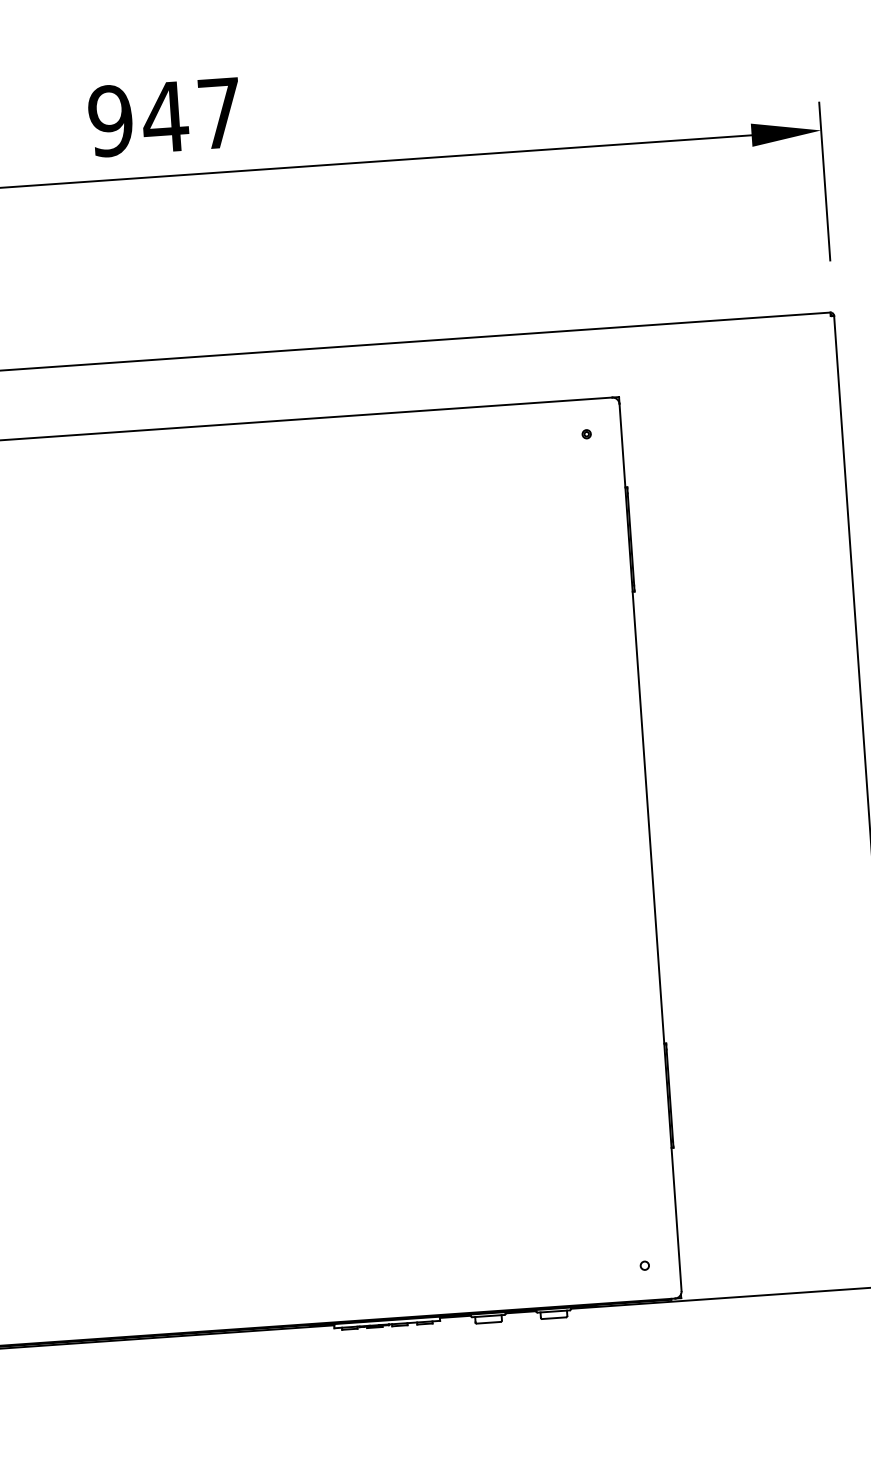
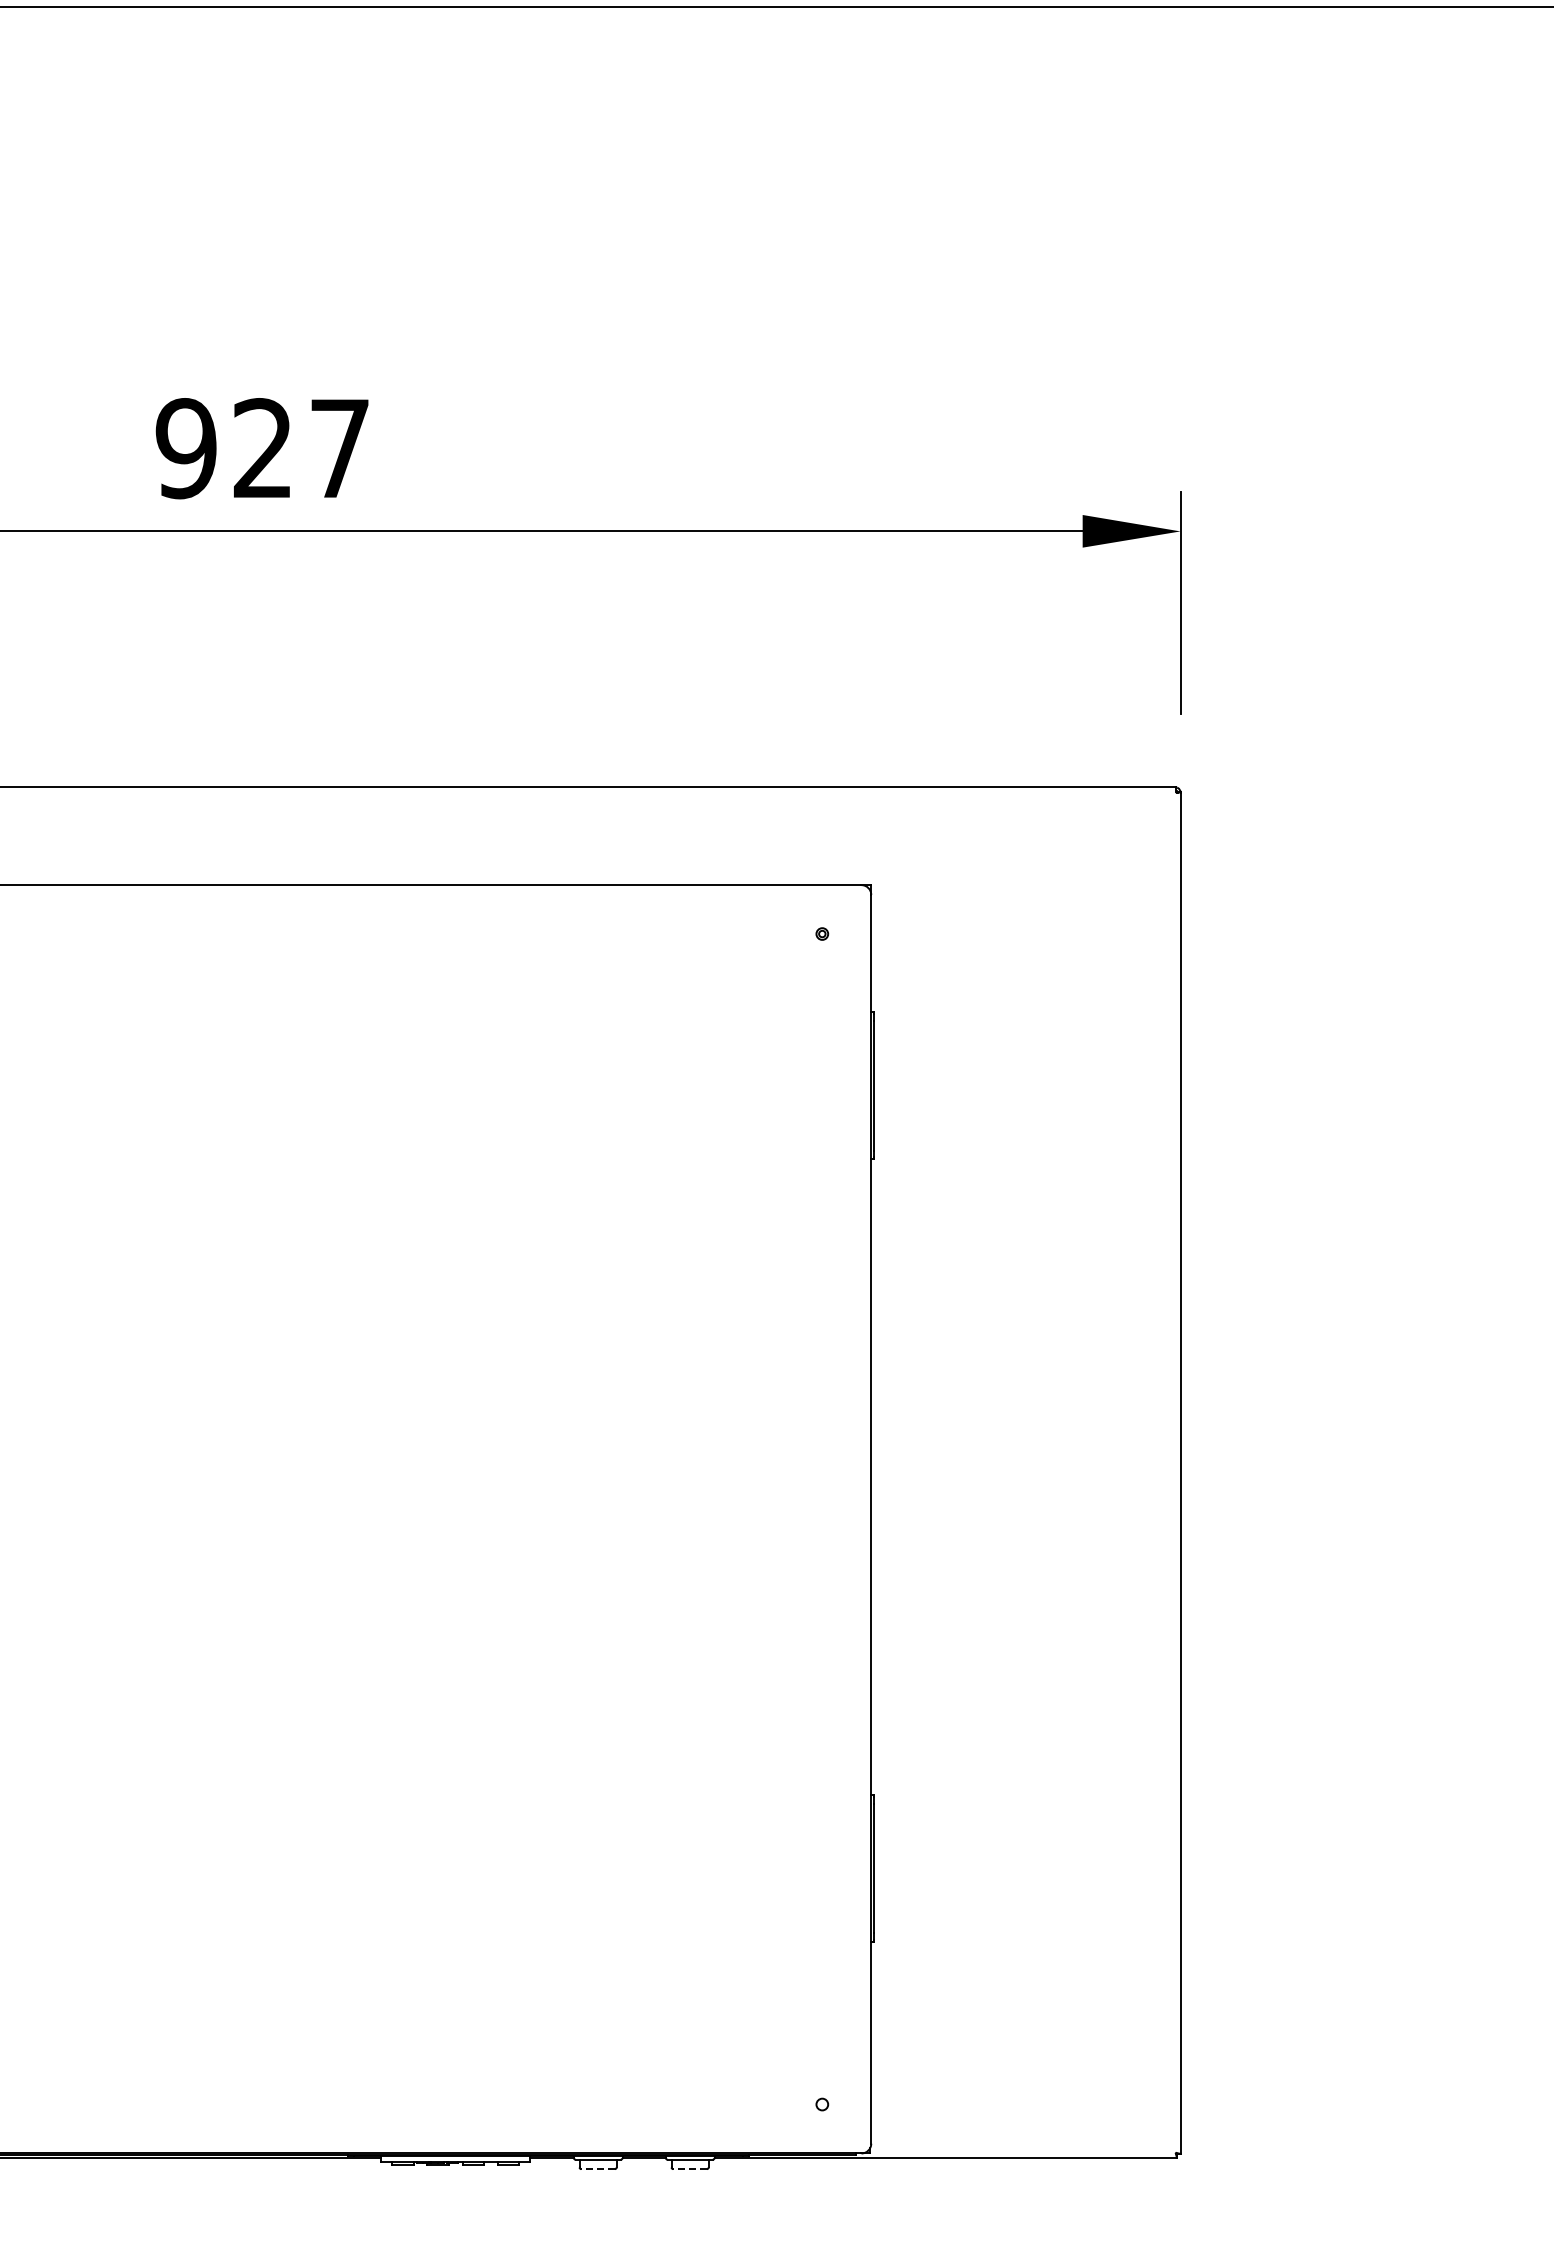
text: (165, 116) -> (263, 447), 947 -> 927
line: (554, 1318) -> (690, 2169), solid -> dashed
line: (489, 1323) -> (598, 2169), solid -> dashed

